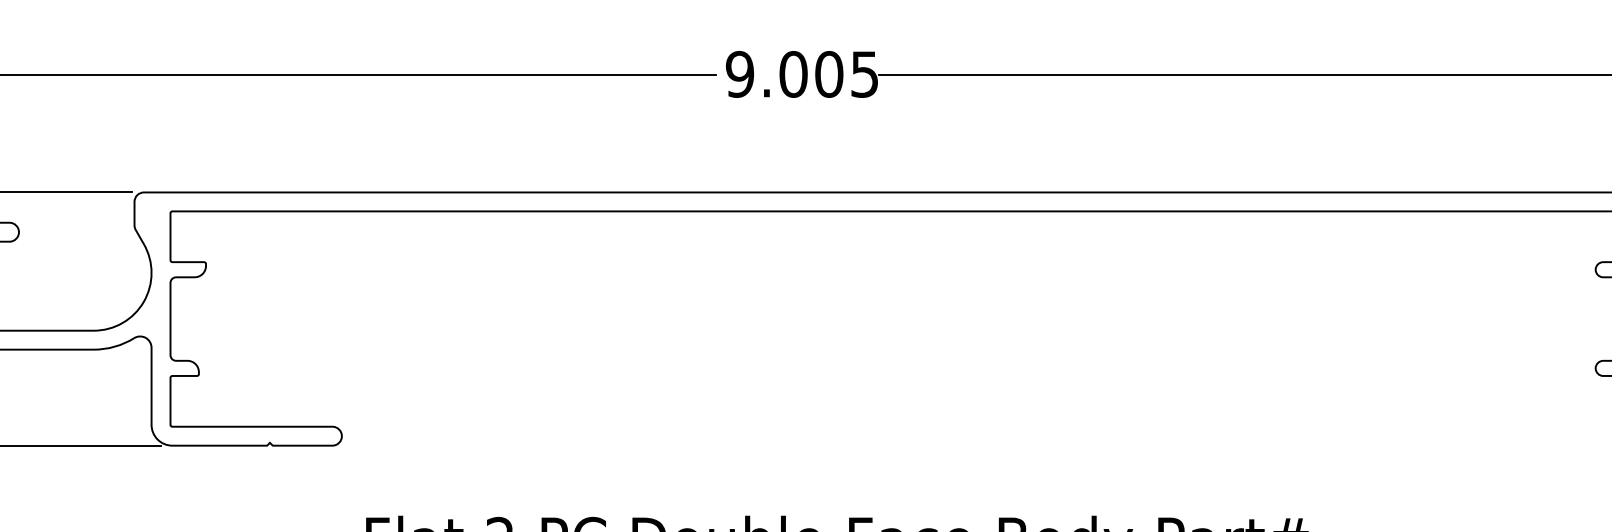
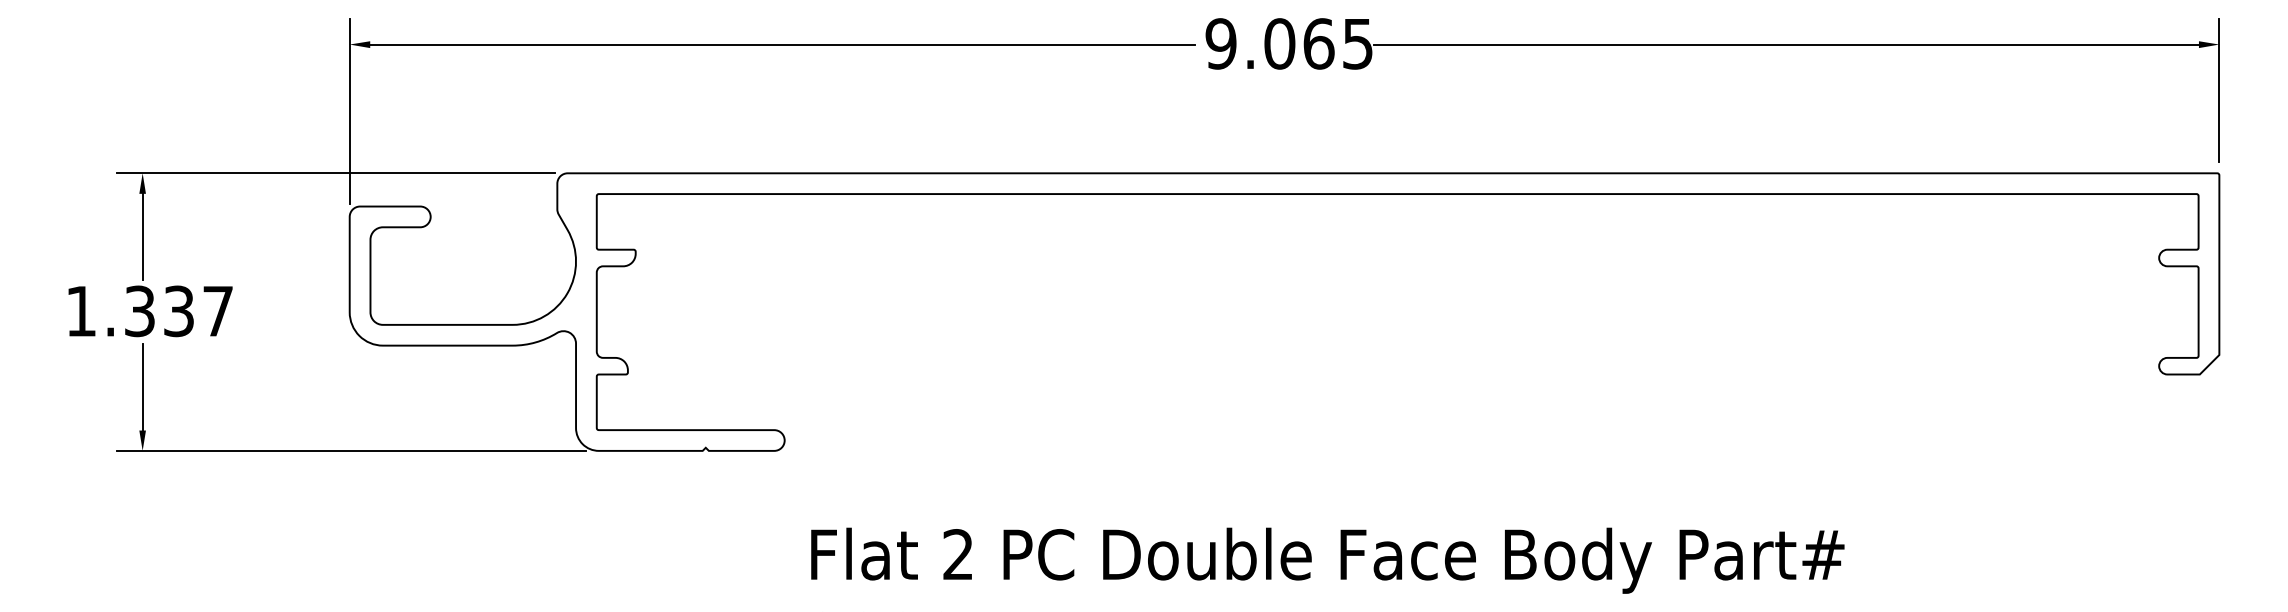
text: (828, 74) -> (1318, 43), 9.005 -> 9.065

